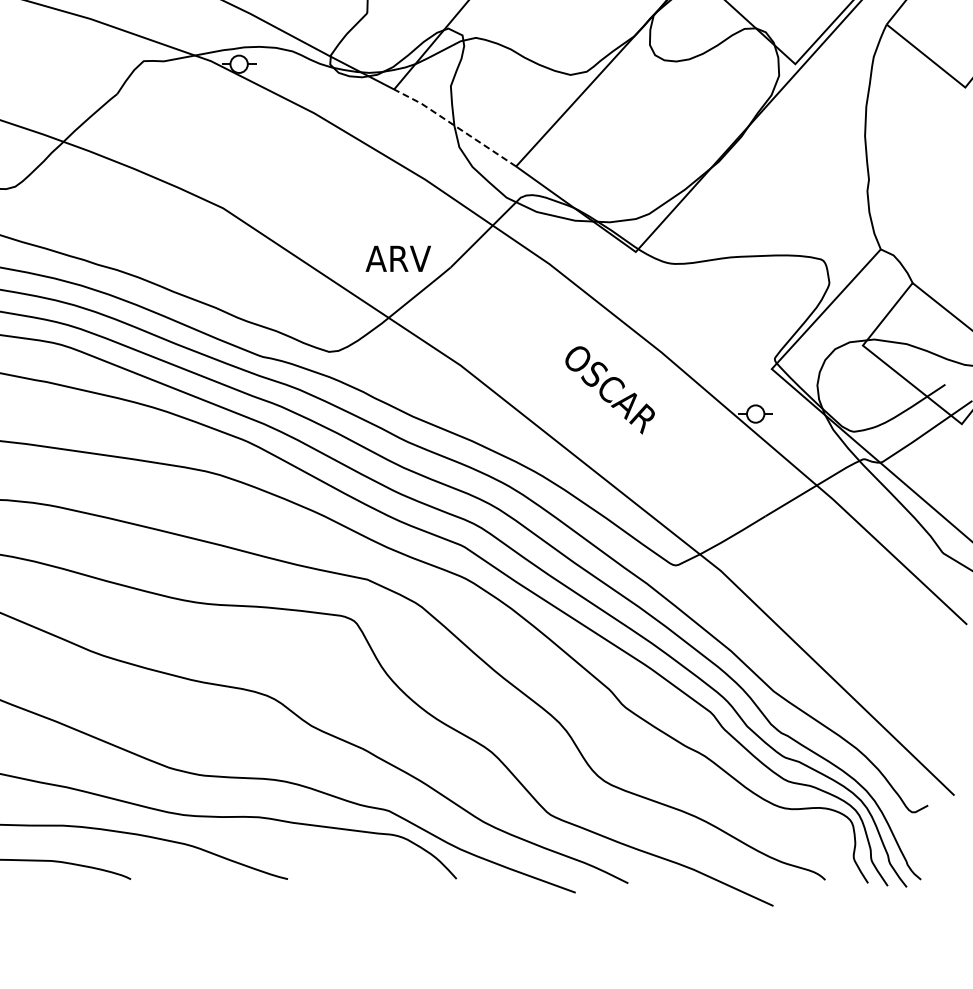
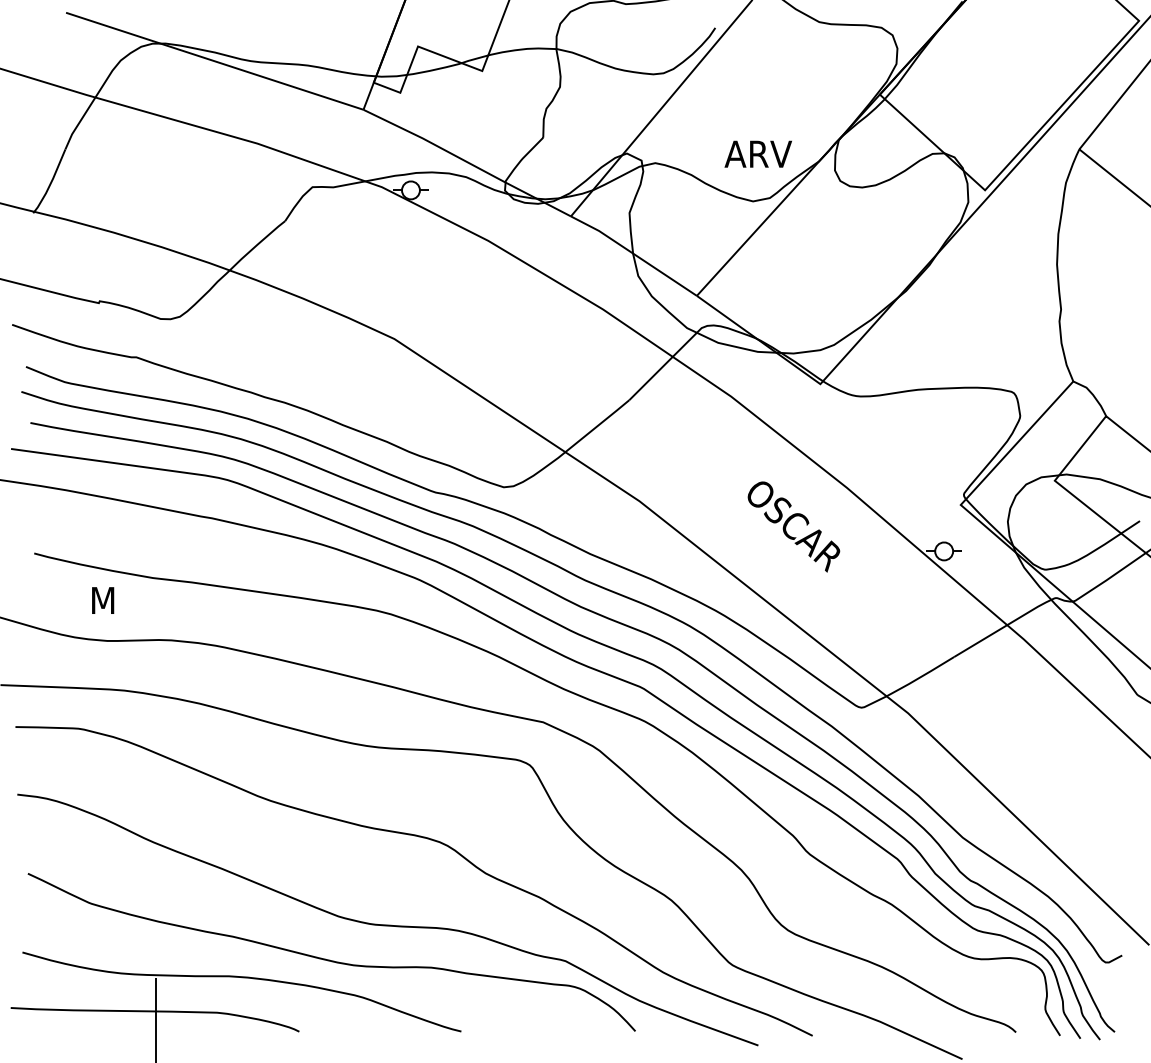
line: (454, 126) -> (633, 254), dashed -> solid
text: (397, 258) -> (757, 153), moved

